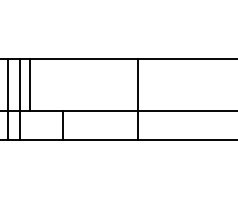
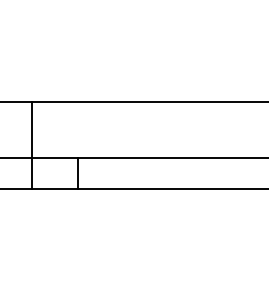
line: (30, 84) -> (43, 129), removed
line: (7, 99) -> (19, 145), removed
line: (138, 99) -> (159, 145), removed

